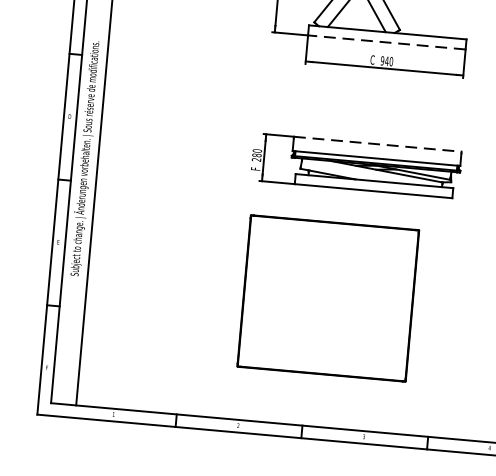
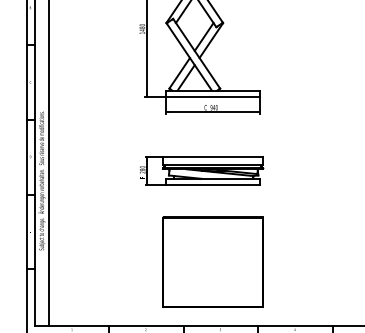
line: (387, 42) -> (213, 96), dashed -> solid
line: (378, 143) -> (213, 156), dashed -> solid
part: (327, 297) -> (212, 261), moved

